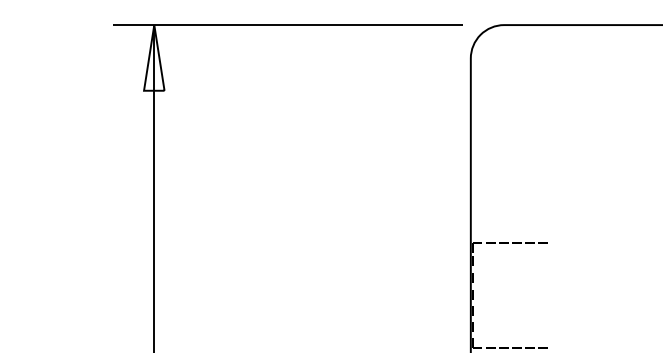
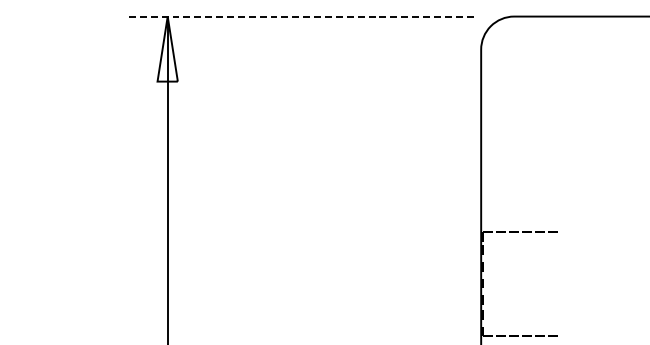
line: (288, 25) -> (300, 16), solid -> dashed

